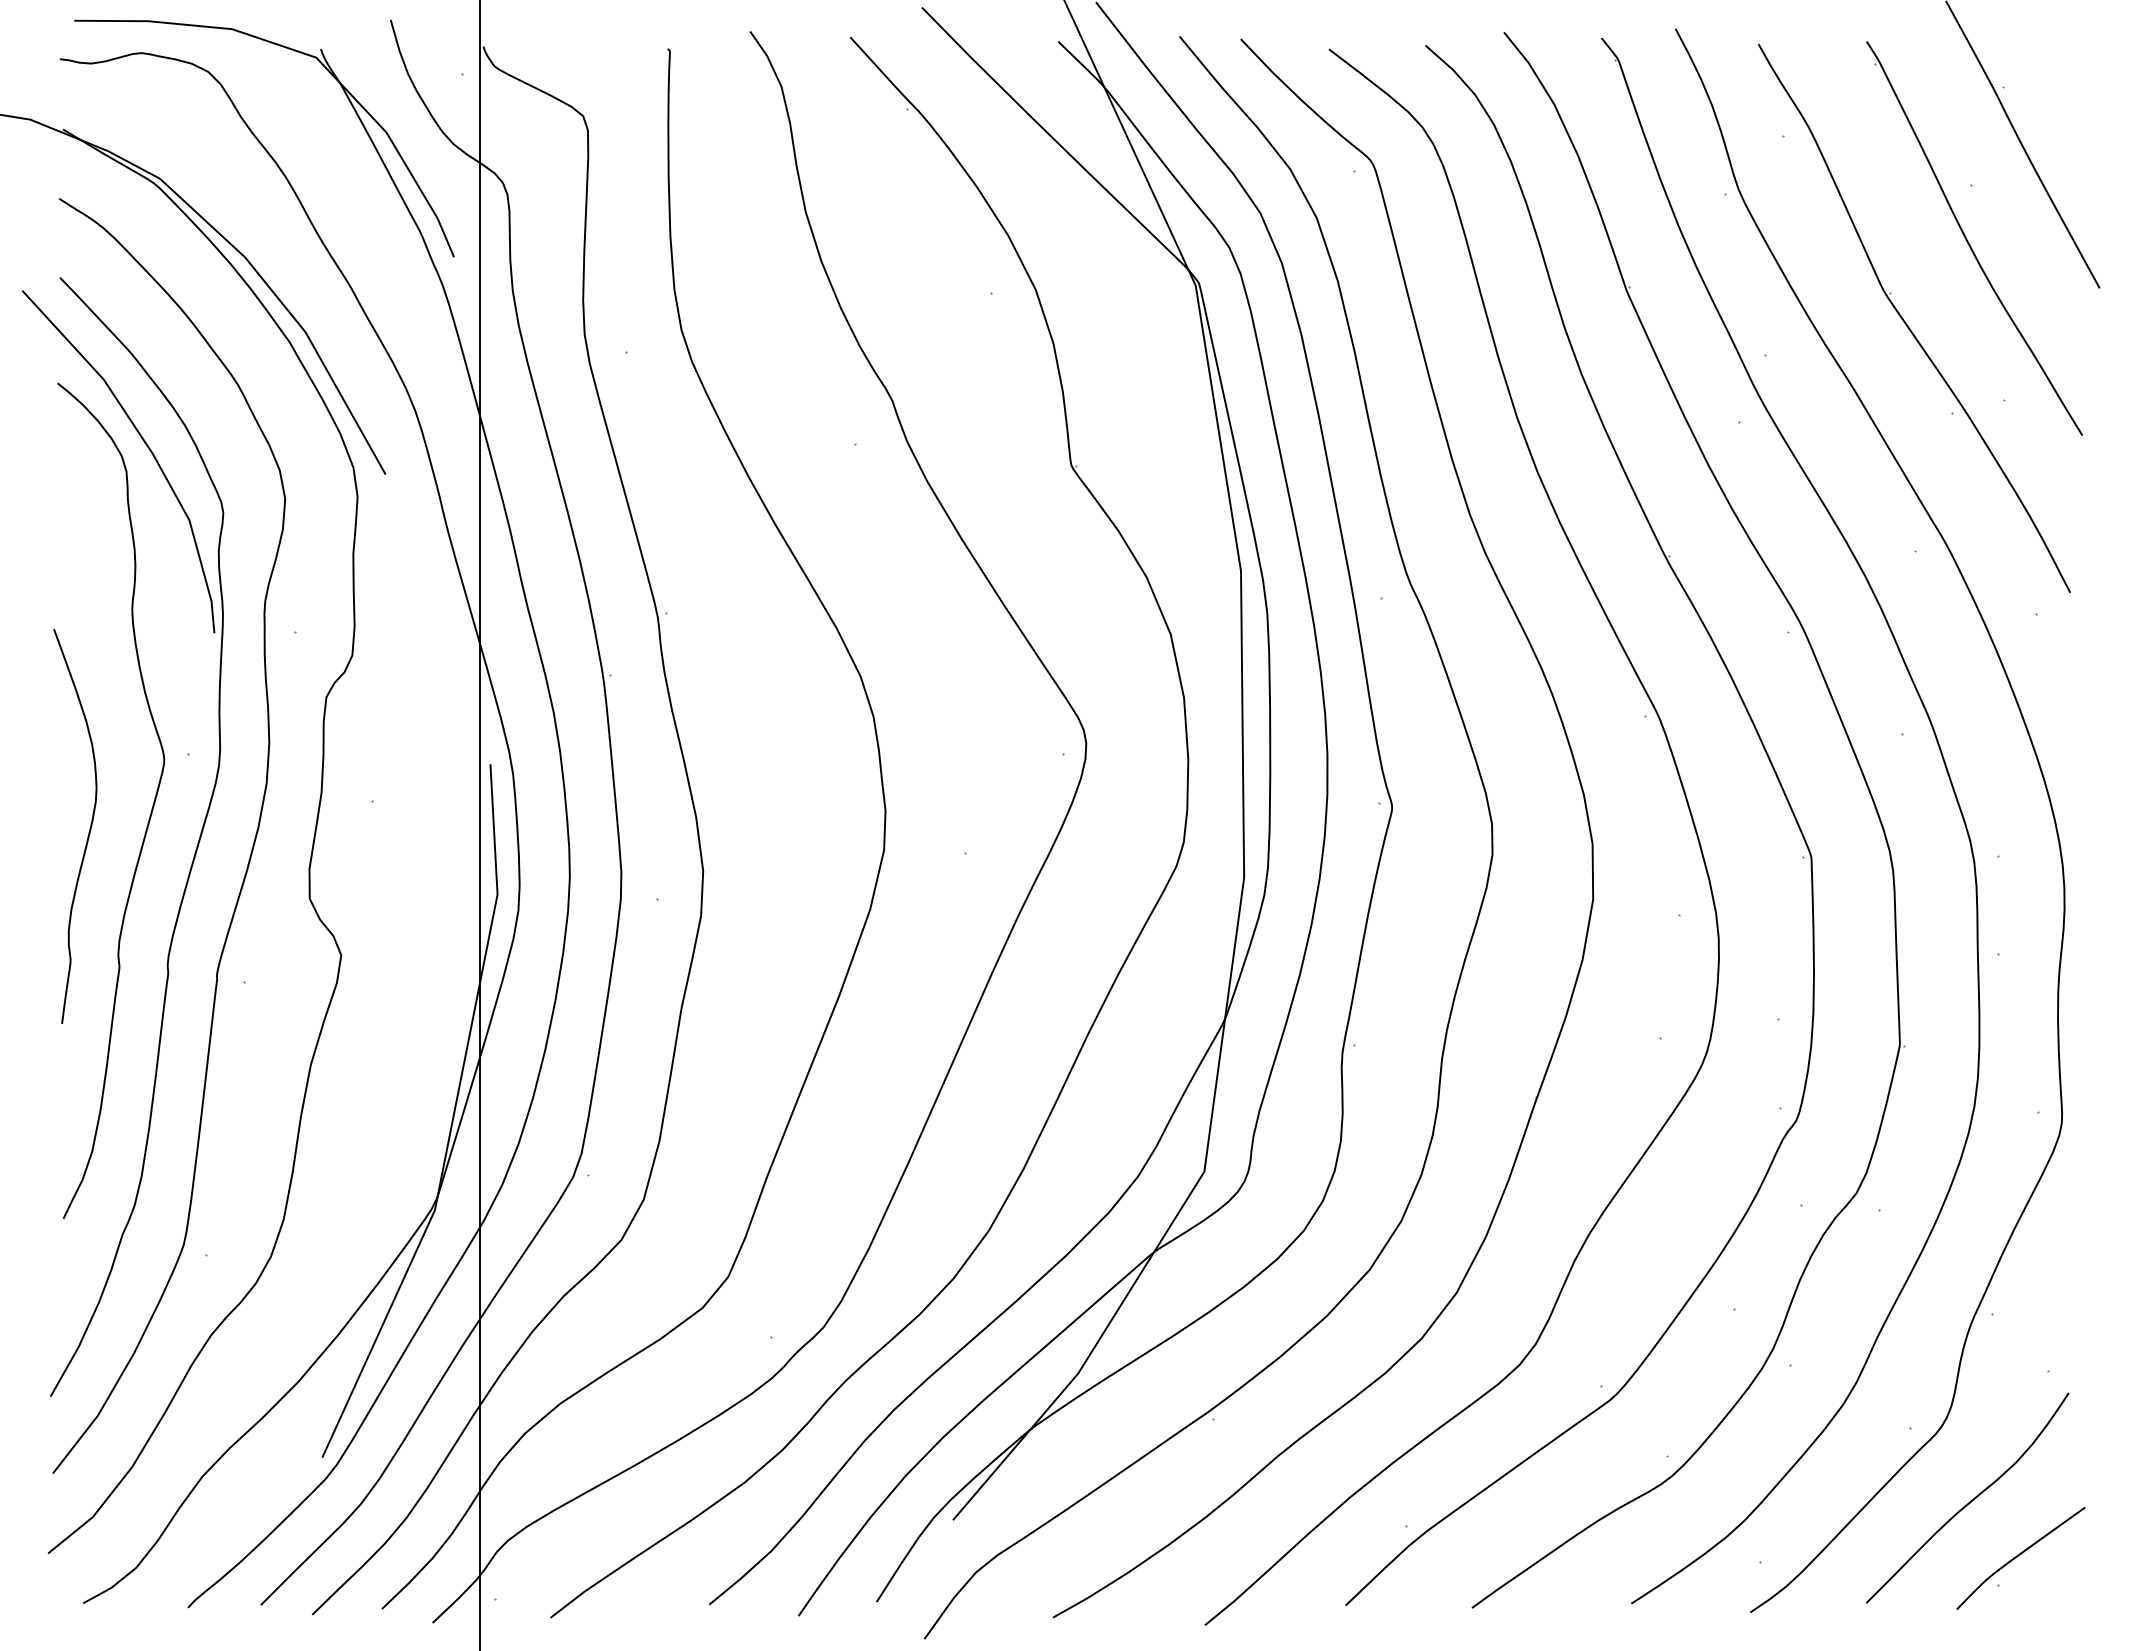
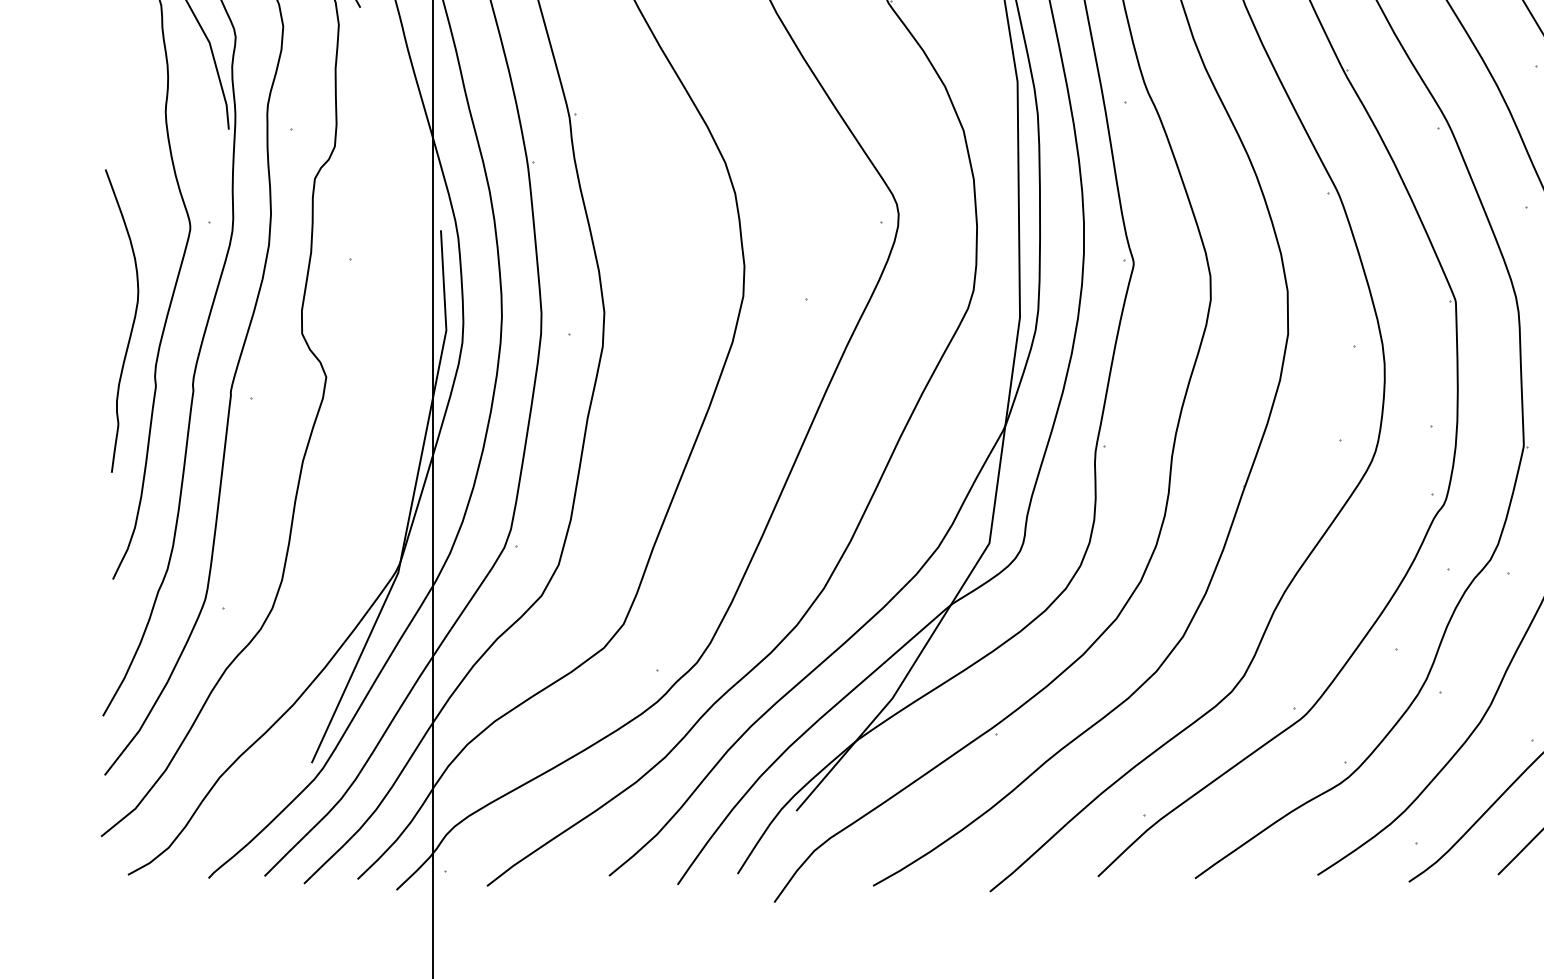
curve: (89, 828) -> (132, 322), moved

